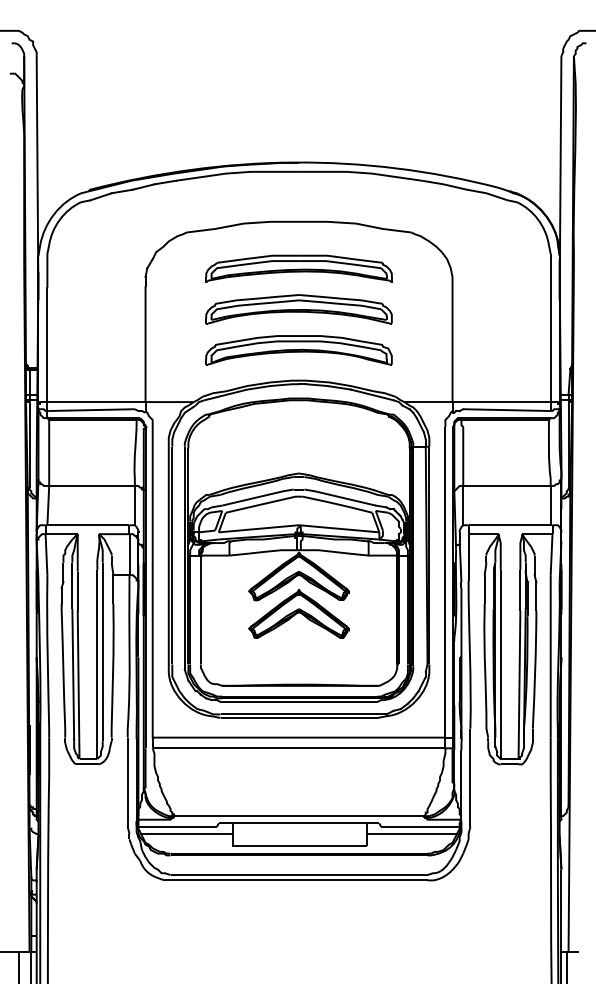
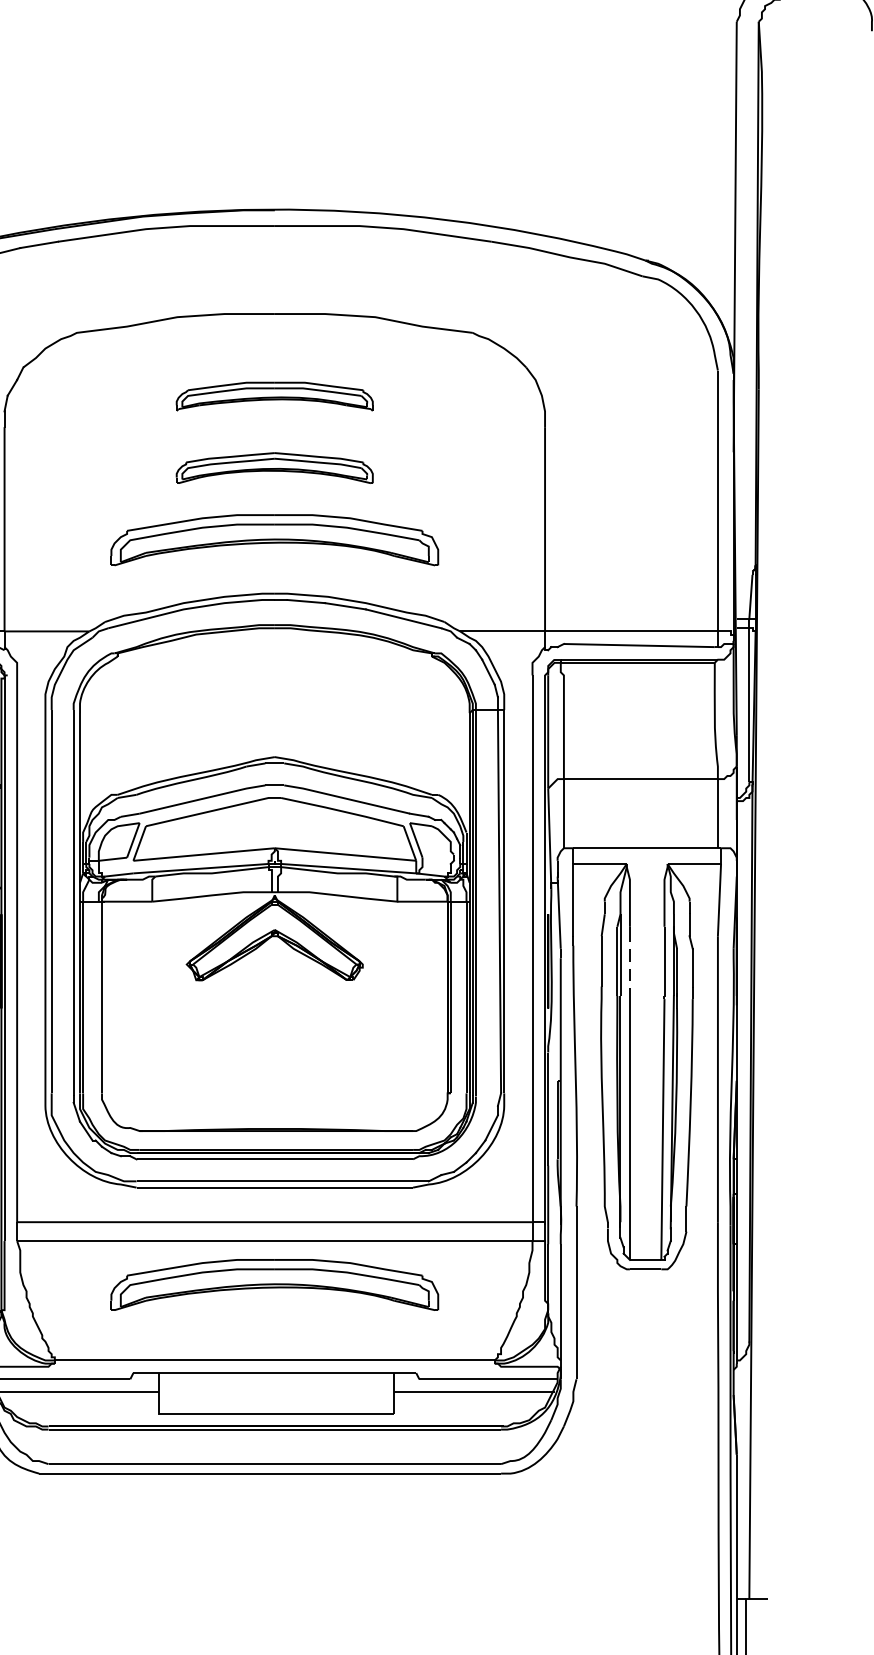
part: (298, 268) -> (273, 396), size x0.6
part: (298, 309) -> (273, 468), size x0.6
line: (500, 590) -> (629, 963), solid -> dashed
part: (298, 613) -> (273, 1003), removed
part: (298, 773) -> (273, 1285), added

